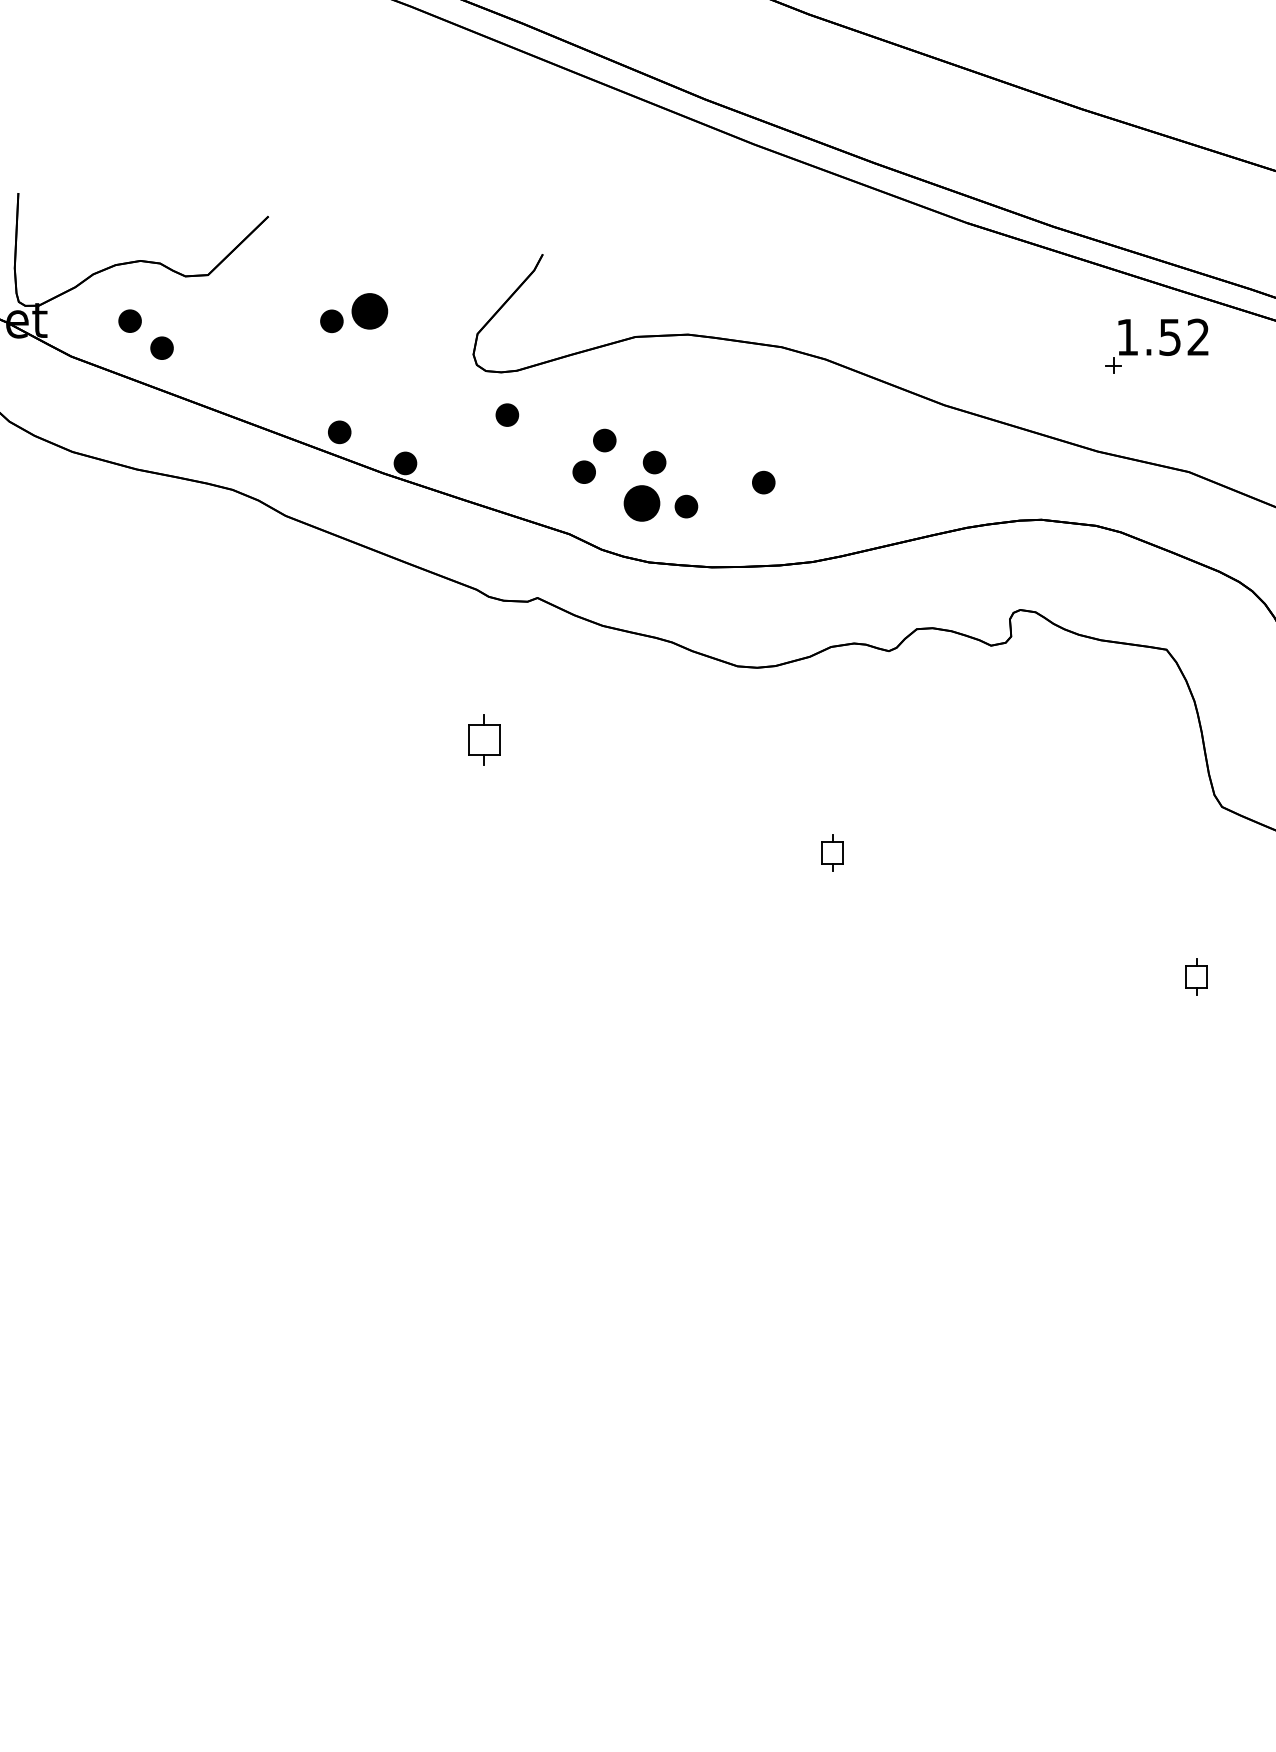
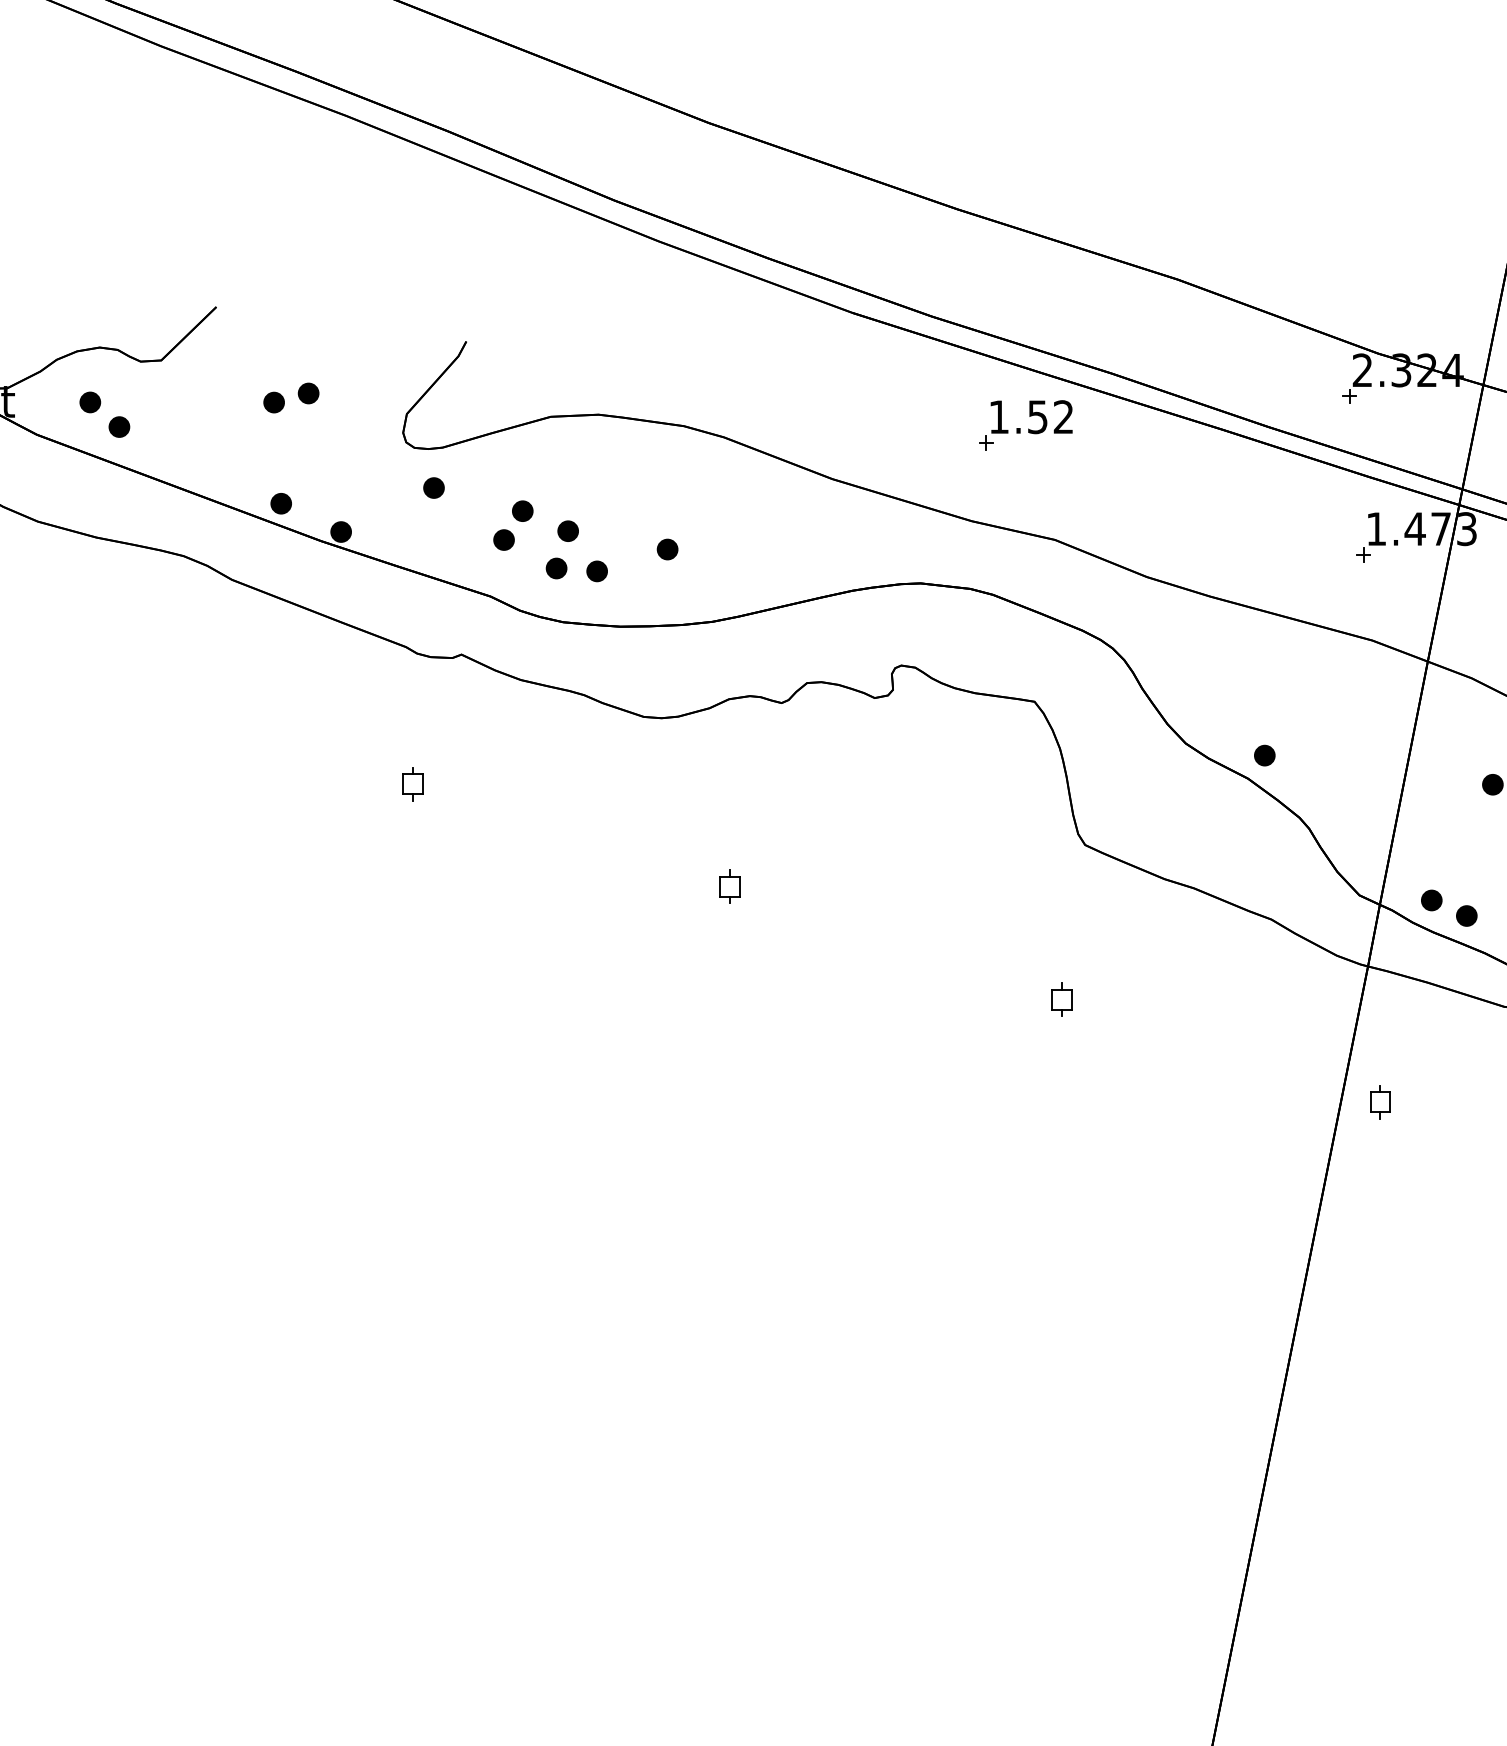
part: (369, 311) -> (308, 393), size x0.62
part: (641, 503) -> (556, 568), size x0.62
part: (483, 740) -> (412, 784), size x0.71

